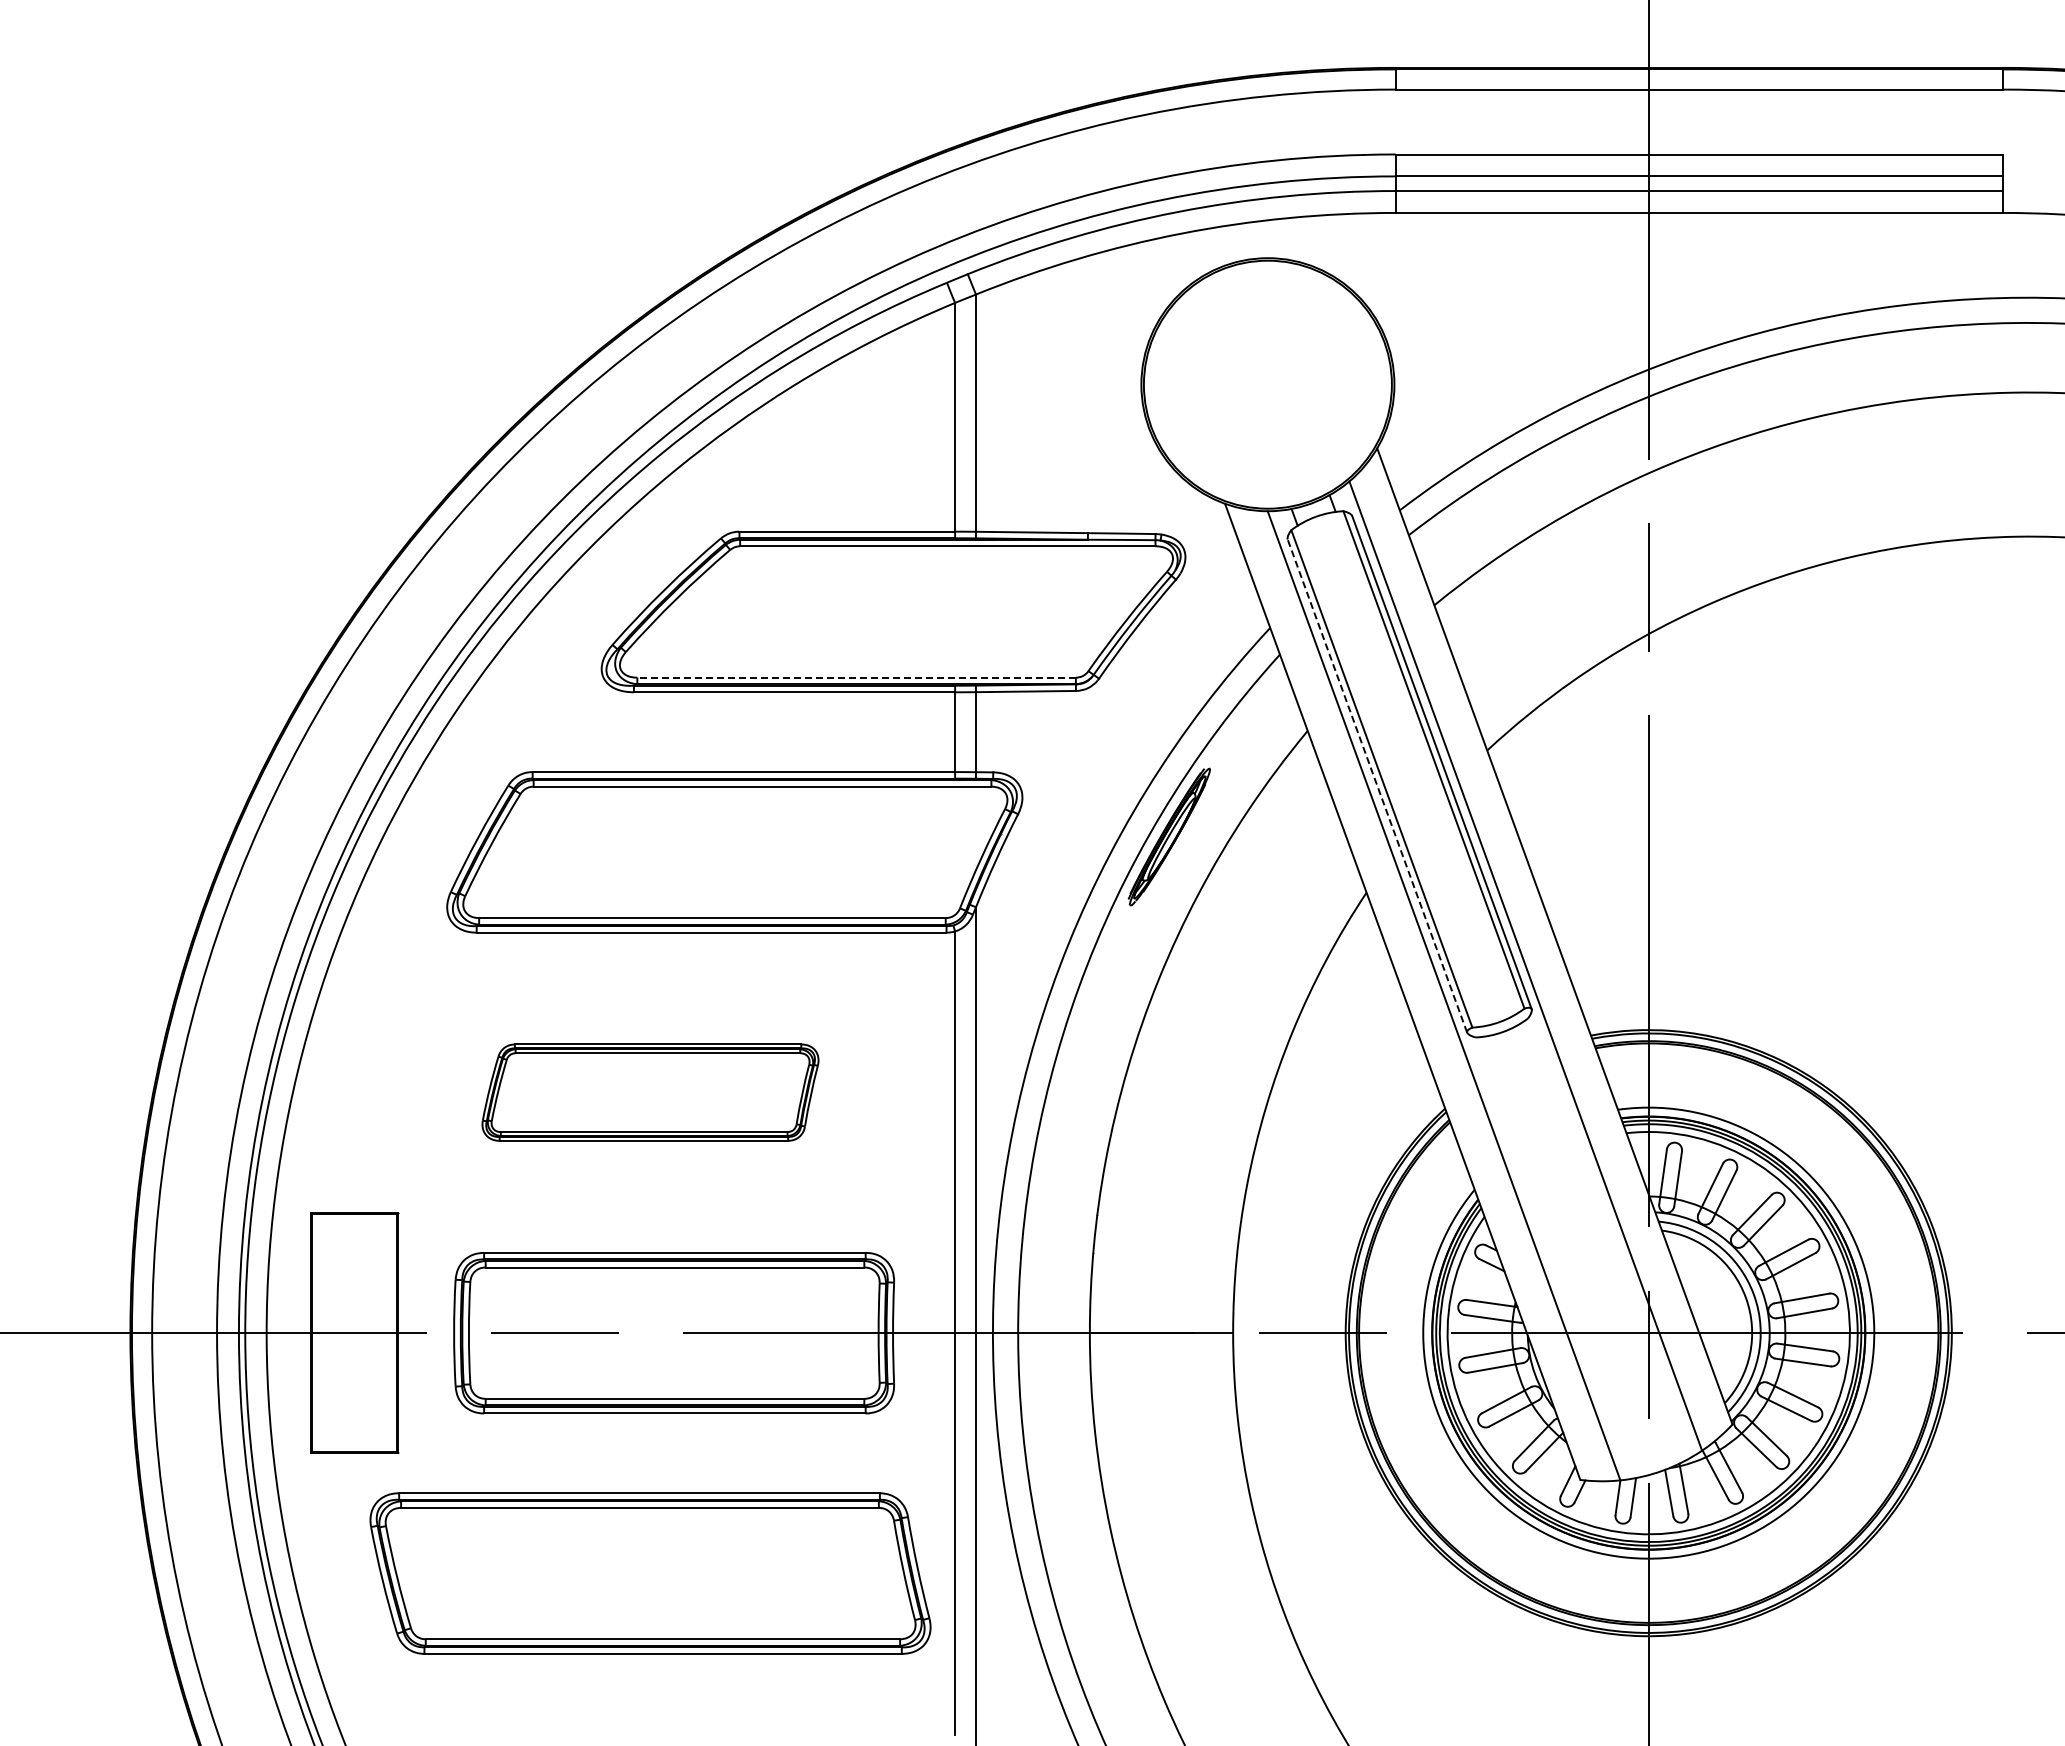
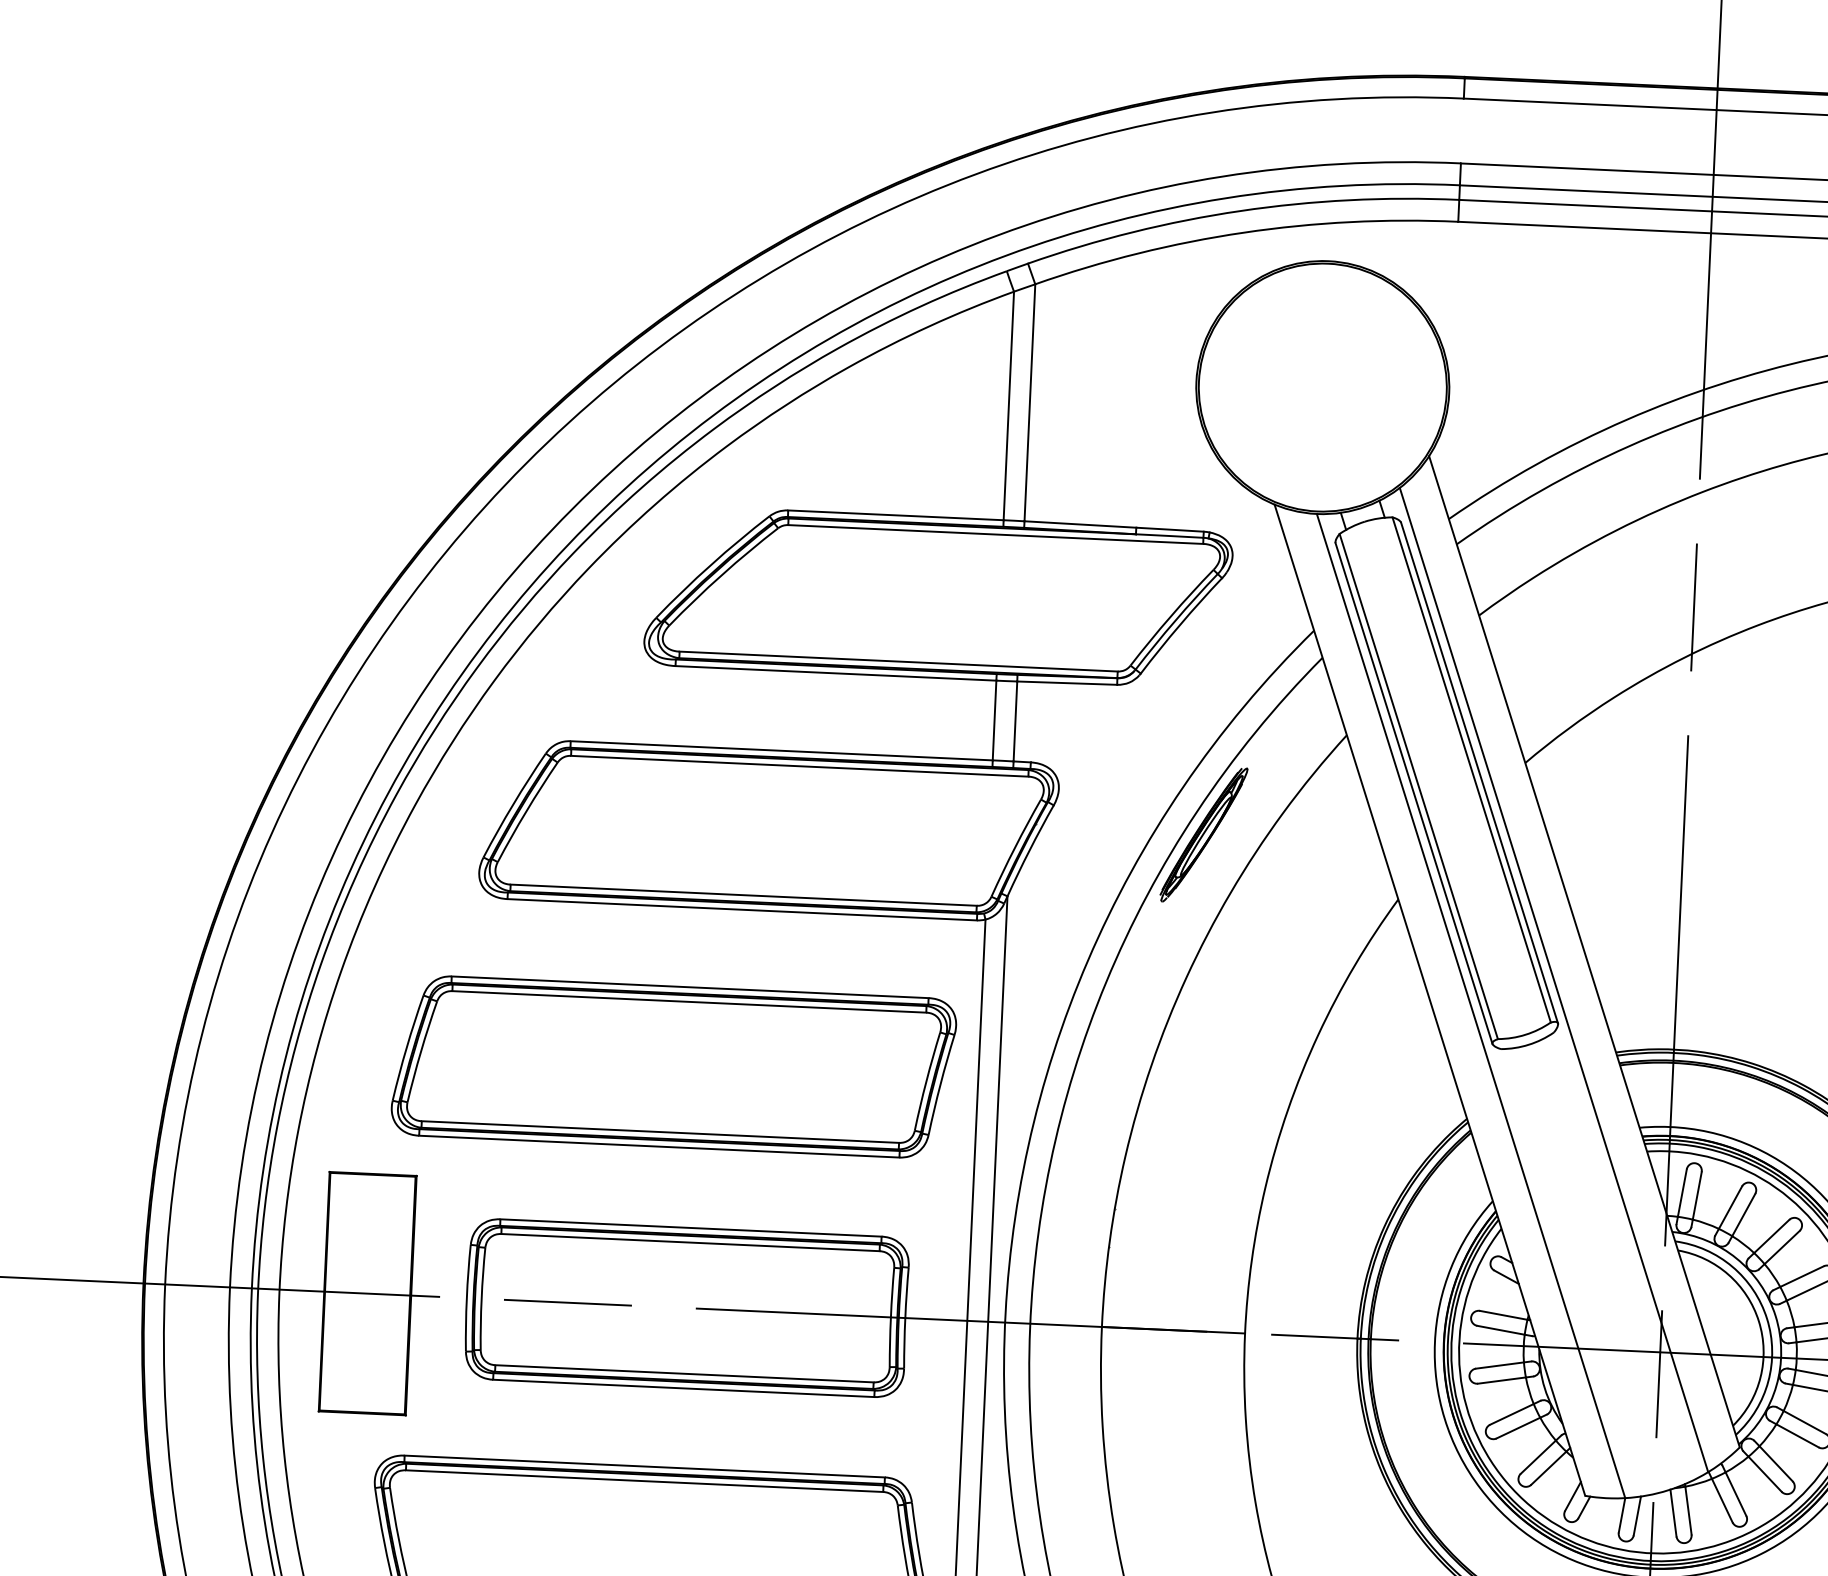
line: (856, 677) -> (898, 661), dashed -> solid
line: (1377, 785) -> (1414, 792), dashed -> solid
part: (650, 1092) -> (673, 1066), size x1.67

